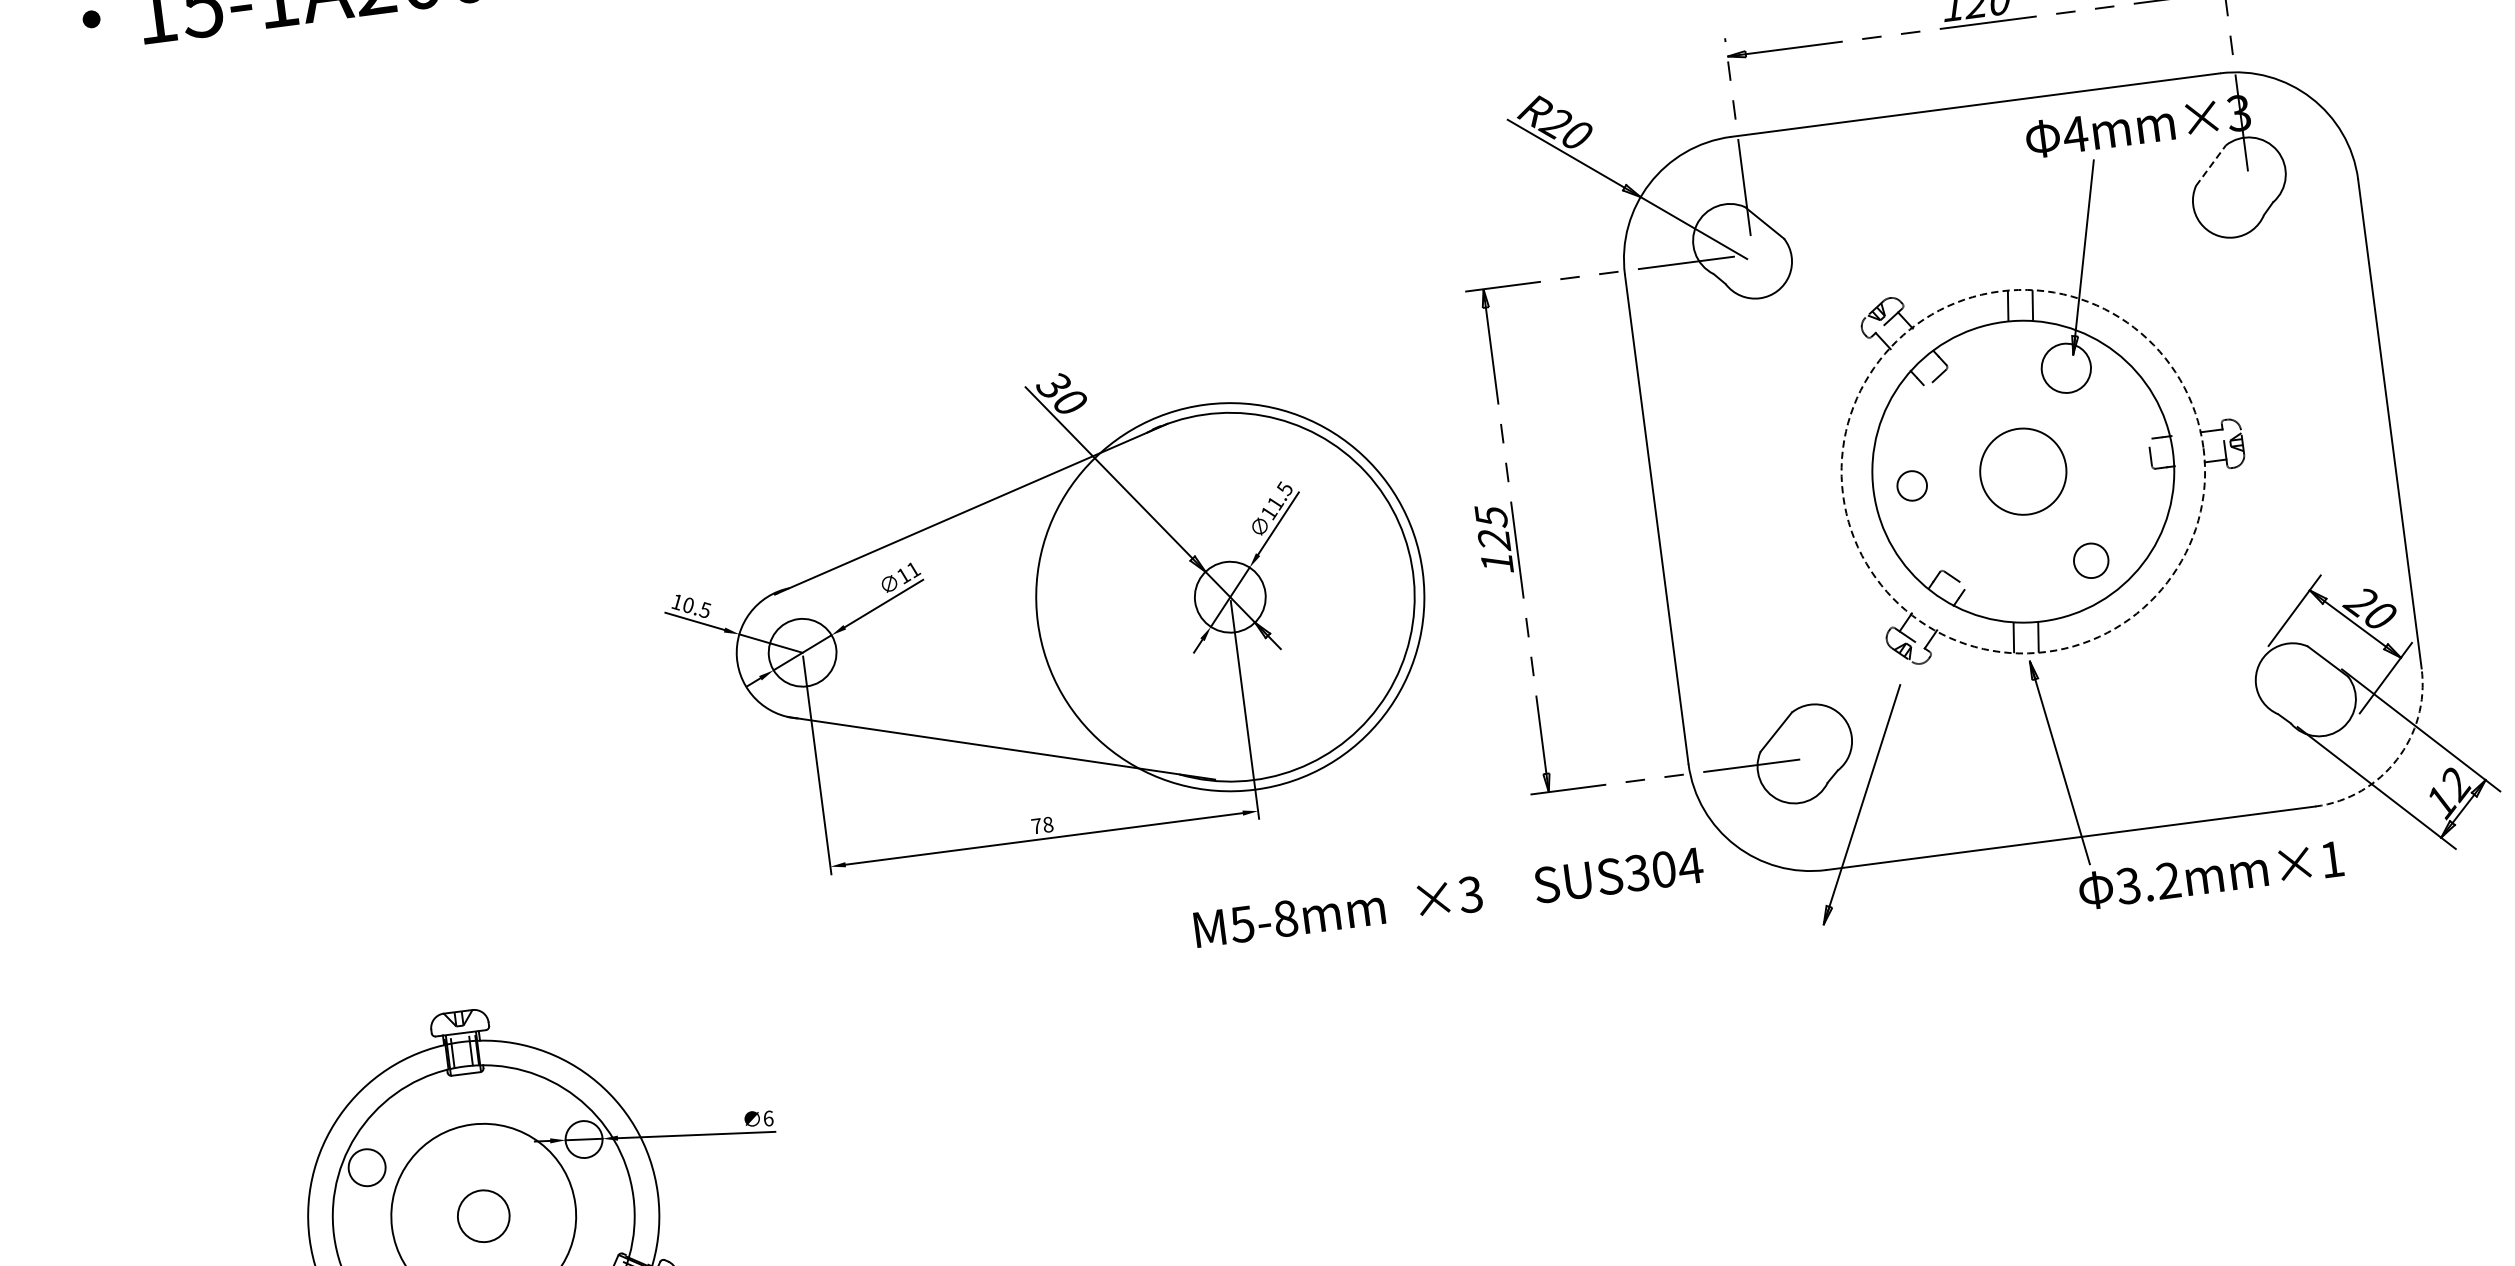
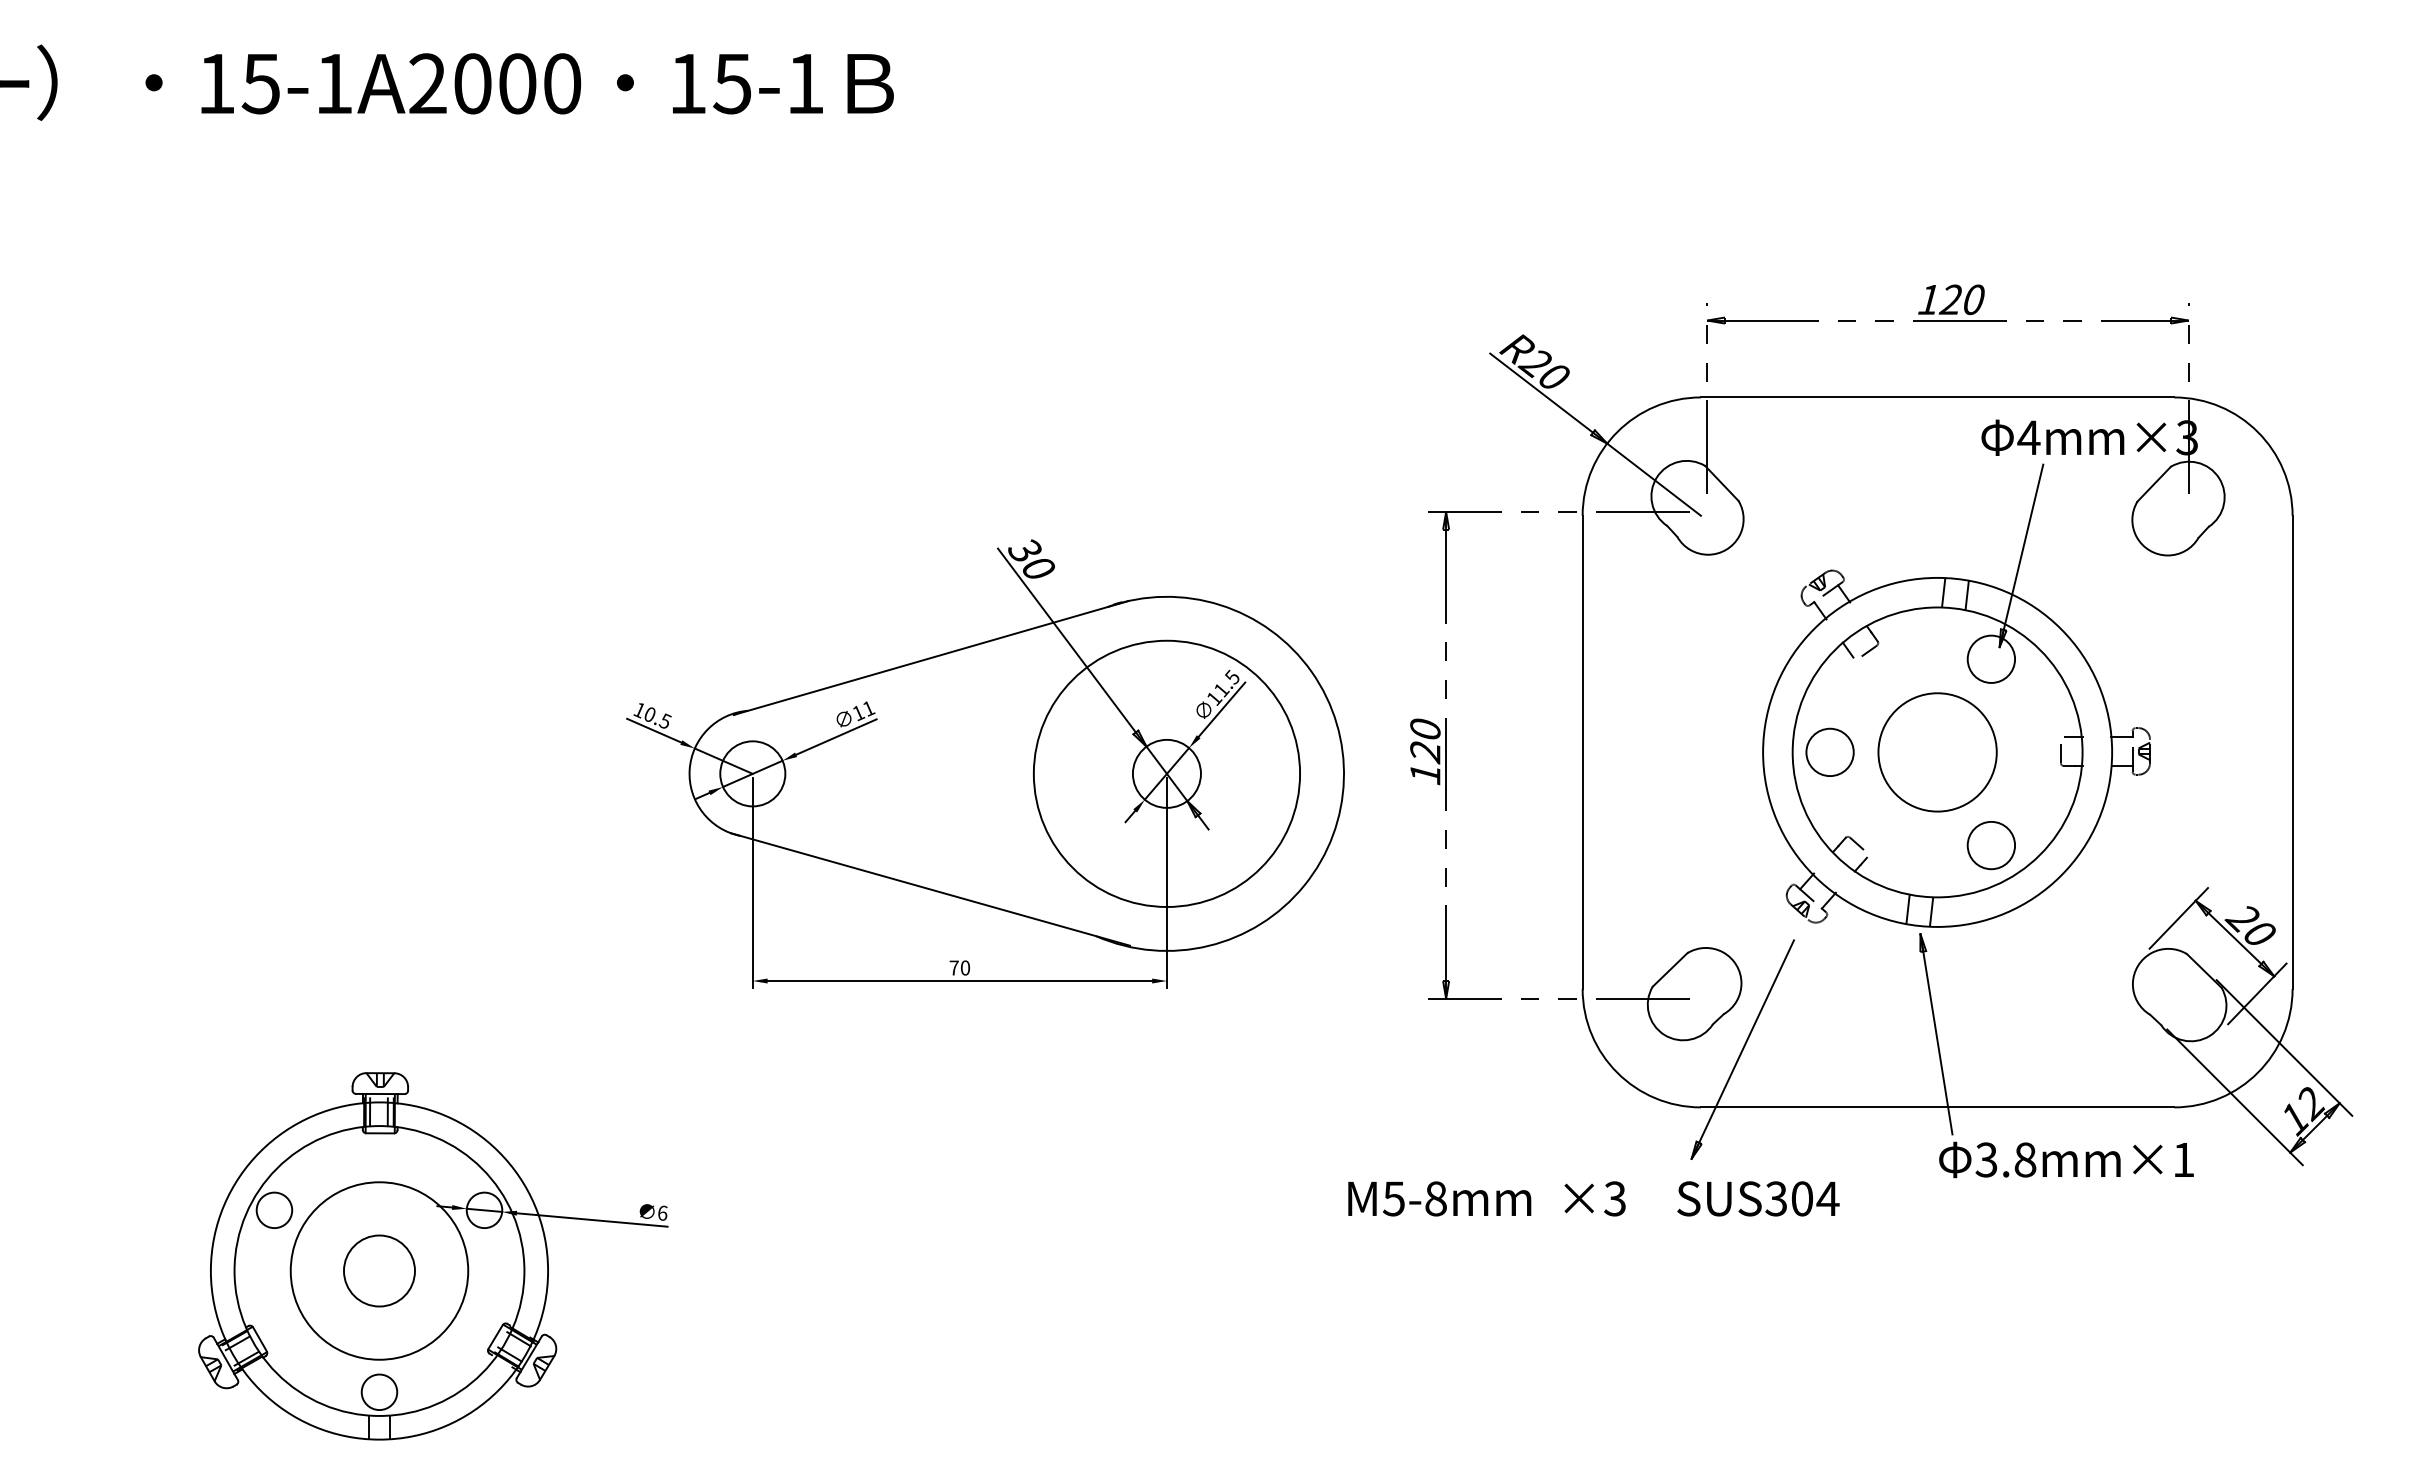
line: (2211, 164) -> (2154, 483), dashed -> solid
circle: (2023, 470) -> (1937, 751), dashed -> solid
circle: (2023, 471) -> (1937, 752), size x1.43
circle: (1911, 485) -> (1829, 751), size x1.67
text: (1491, 516) -> (1425, 729), 125 -> 120
circle: (2090, 560) -> (1990, 845), size x1.43
circle: (1229, 596) -> (1166, 773), size x0.71
arc: (2396, 759) -> (2257, 1072), dashed -> solid
text: (1048, 825) -> (965, 968), 78 -> 70
text: (2168, 880) -> (2025, 1159), 3.2mm×1 -> 3.8mm×1
text: (1448, 897) -> (1593, 1198), moved
circle: (483, 1215) -> (379, 1270), size x1.43

